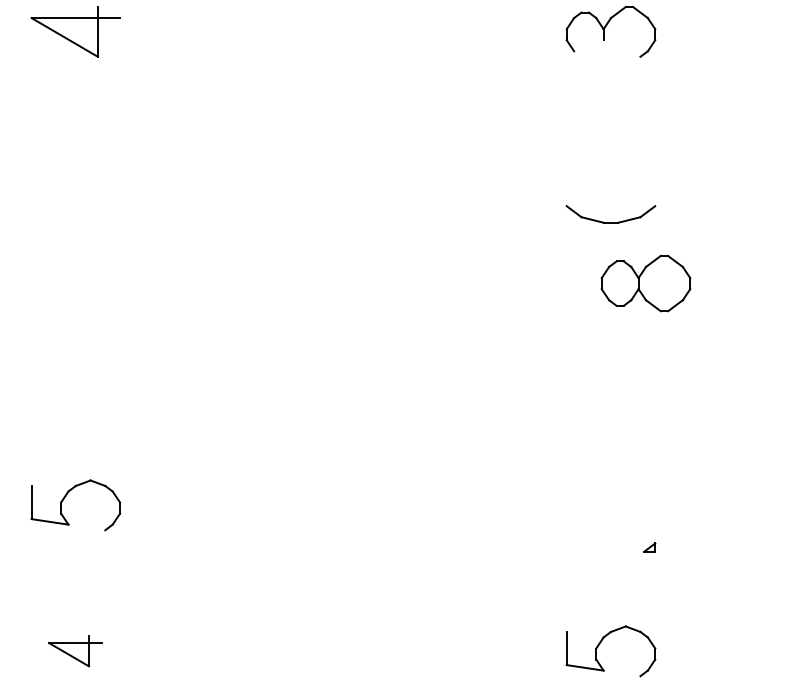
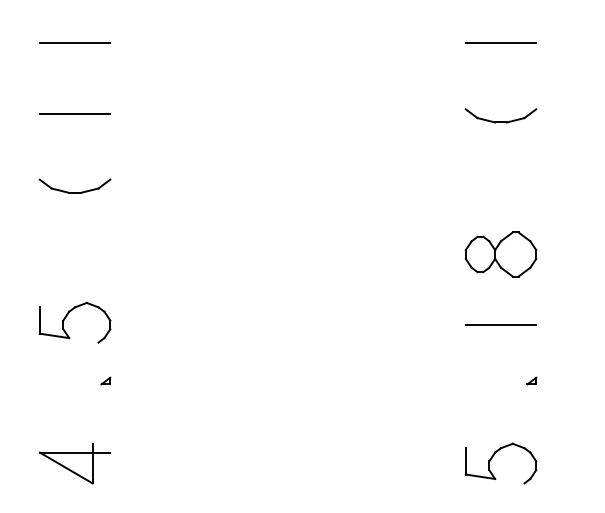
line: (75, 123) -> (74, 43), added
line: (610, 123) -> (500, 43), added
line: (75, 211) -> (74, 113), added
part: (645, 283) -> (500, 254), moved
part: (75, 310) -> (74, 192), added
line: (610, 477) -> (500, 325), added
part: (64, 499) -> (66, 318), moved
part: (114, 547) -> (105, 380), added
part: (75, 651) -> (74, 463), size x1.67

